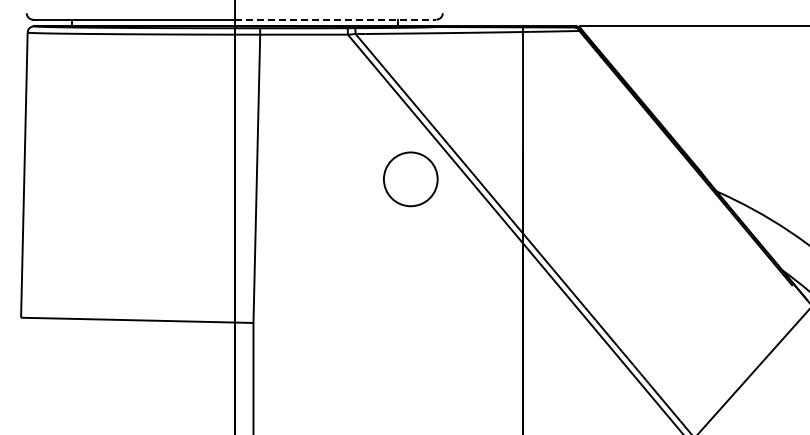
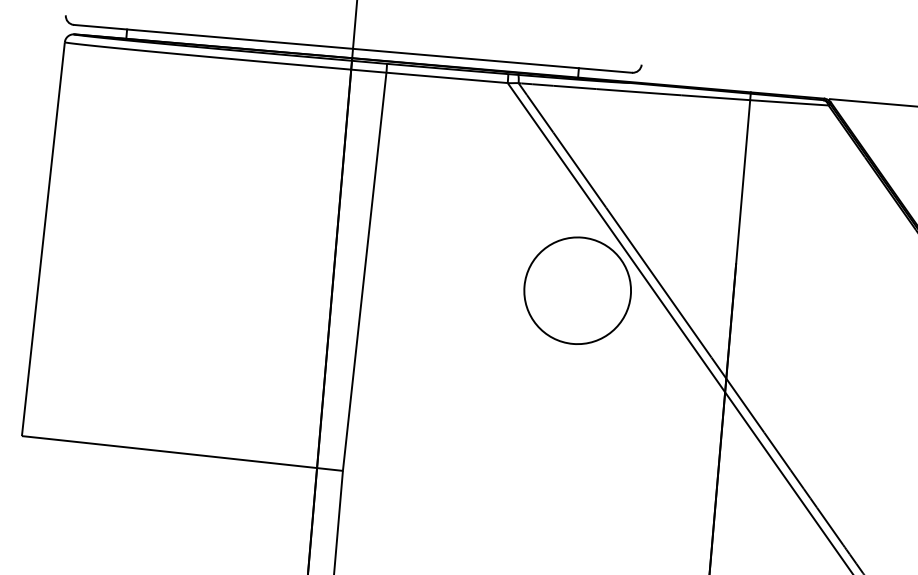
line: (335, 19) -> (492, 60), dashed -> solid
circle: (410, 178) -> (577, 289), size x1.43

